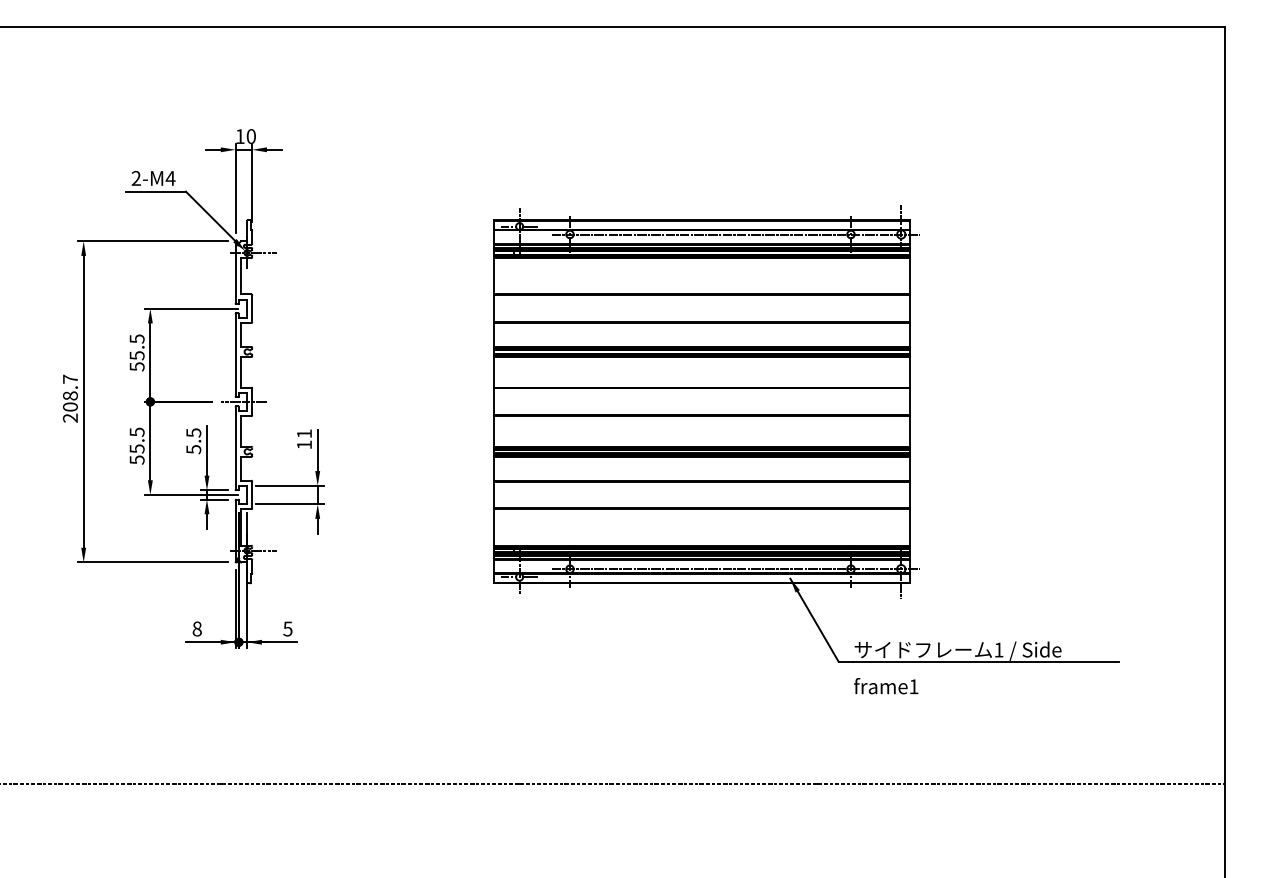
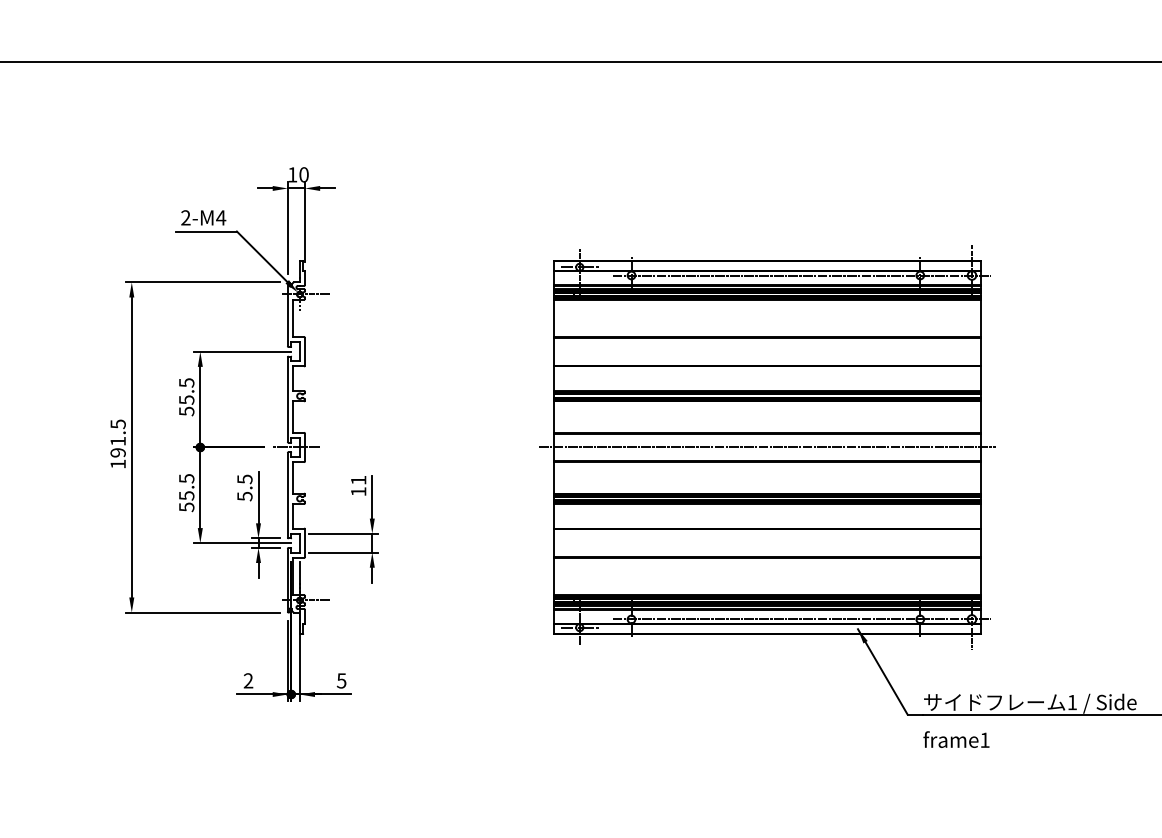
text: (69, 398) -> (117, 444), 208.7 -> 191.5
line: (701, 401) -> (766, 447), added
text: (196, 628) -> (247, 680), 8 -> 2

